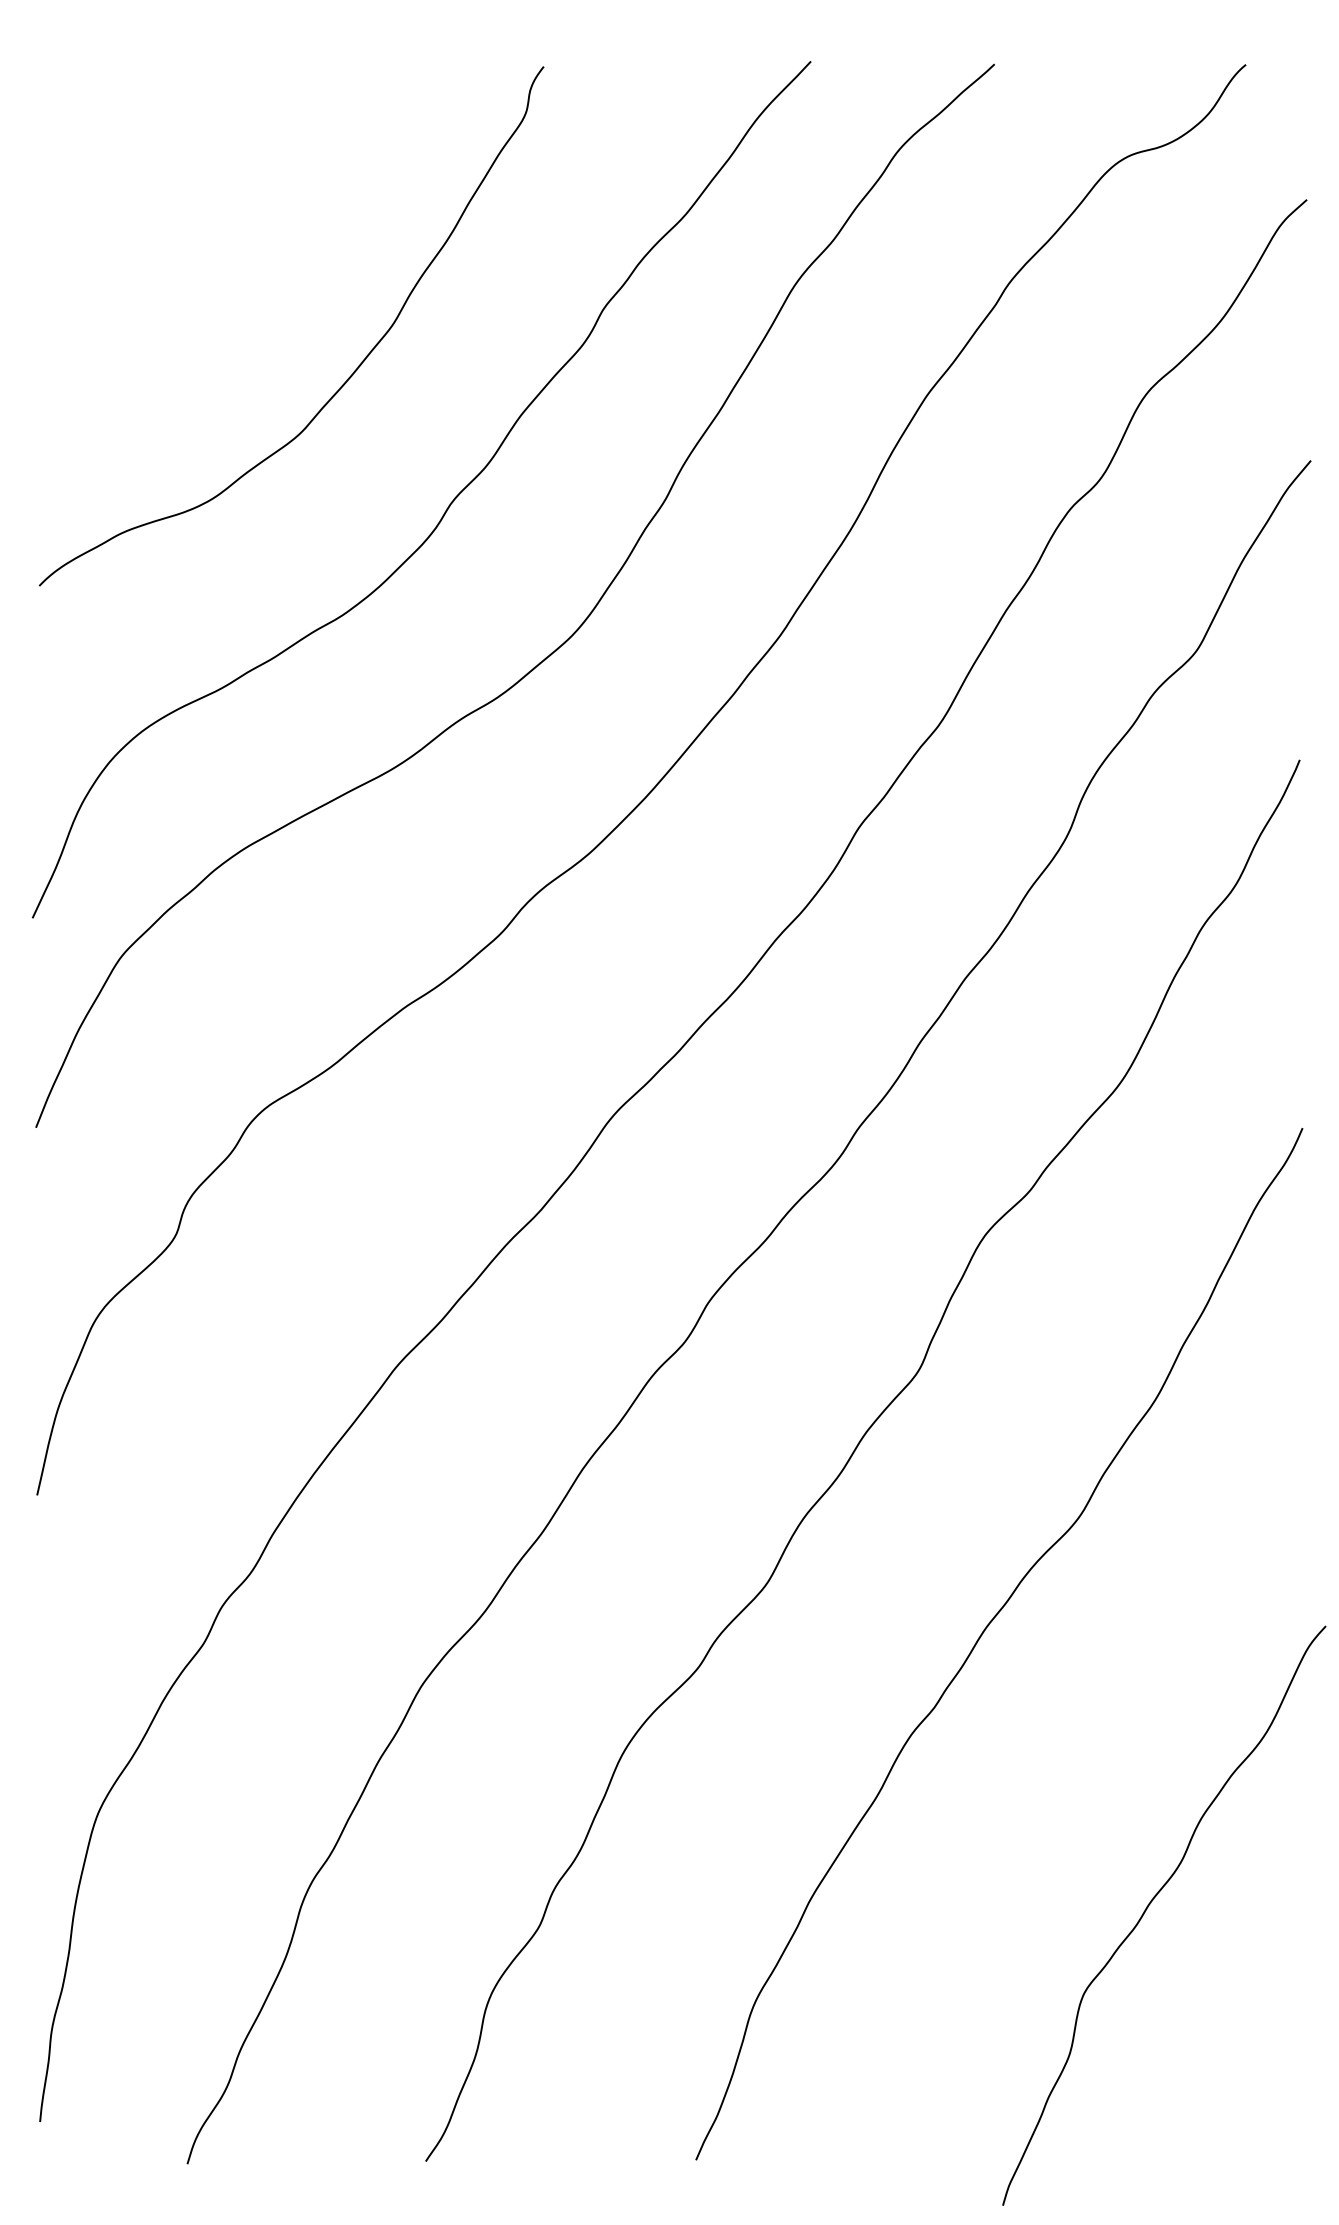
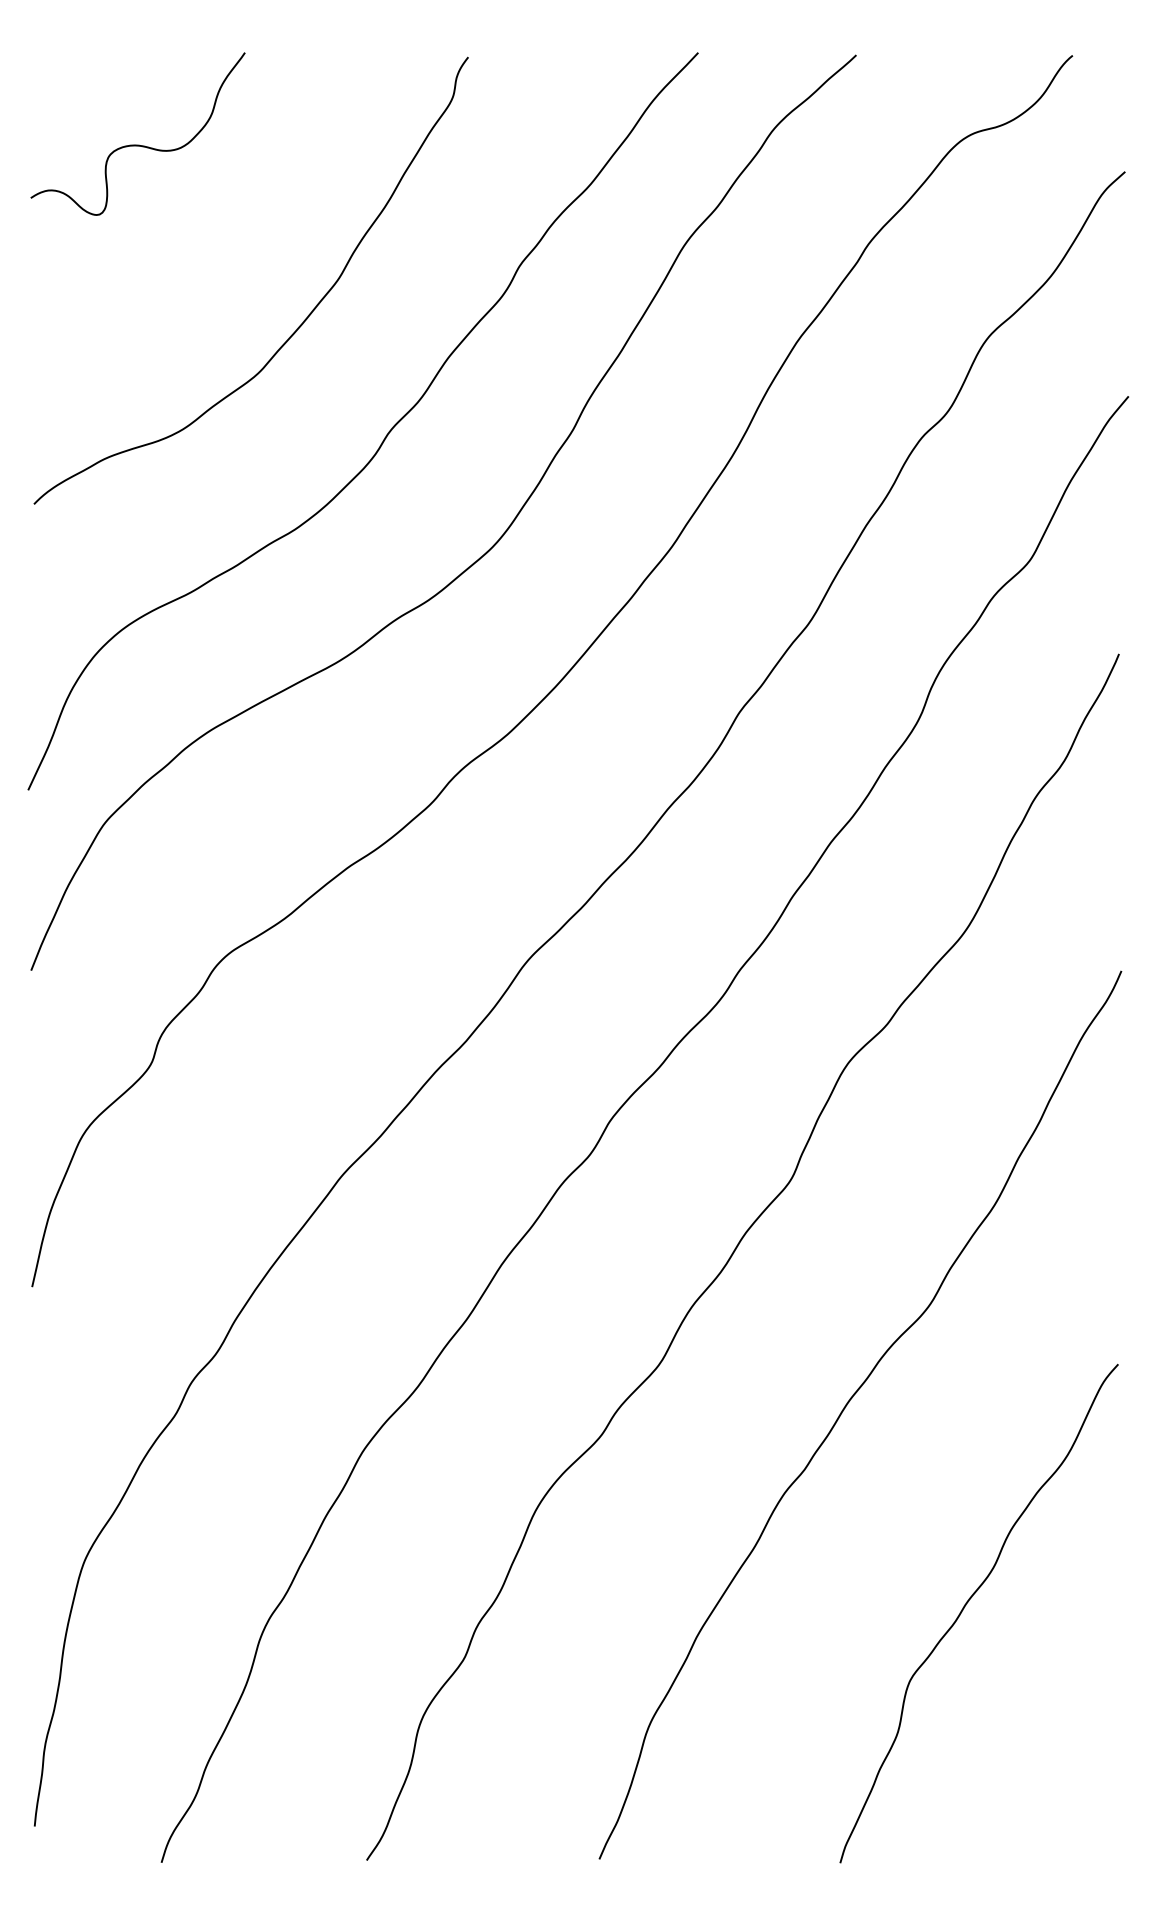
curve: (159, 168) -> (137, 144), added
curve: (1150, 1904) -> (967, 1603), moved

